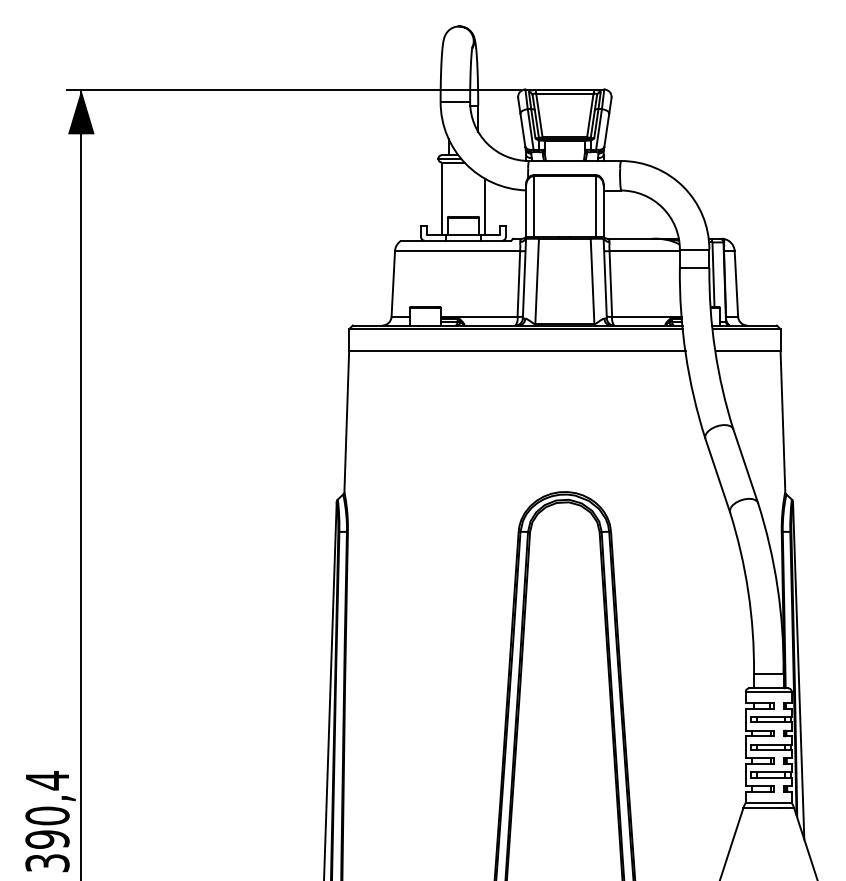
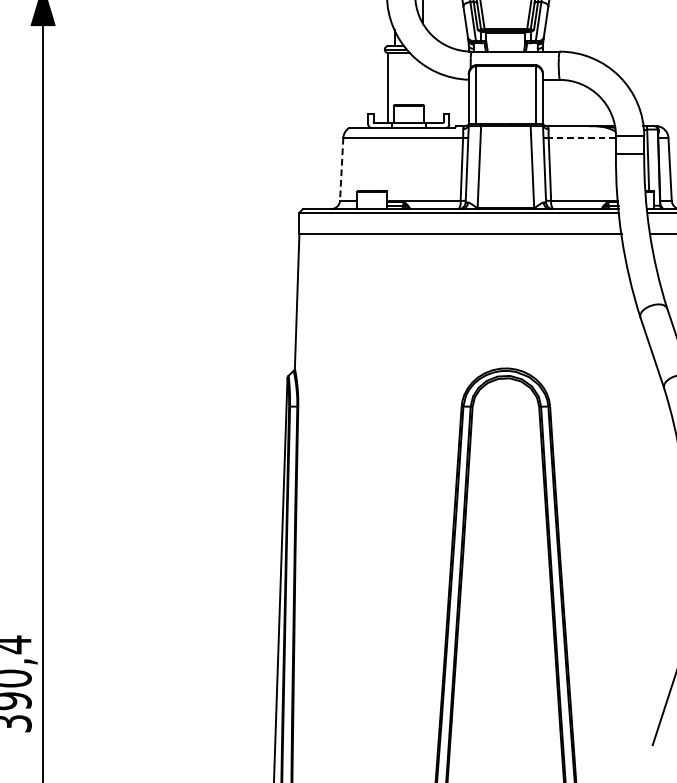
line: (484, 206) -> (428, 95), removed
line: (644, 251) -> (582, 138), solid -> dashed
line: (393, 283) -> (341, 168), solid -> dashed

